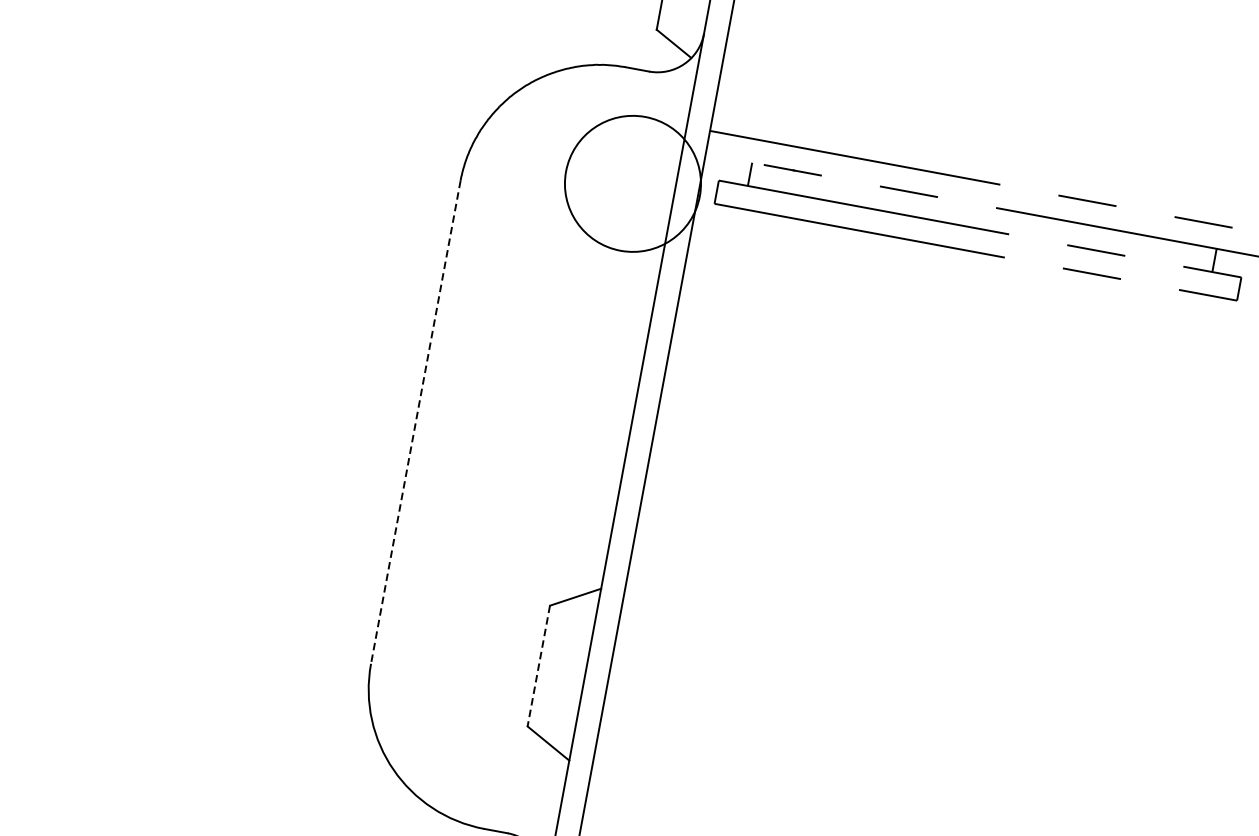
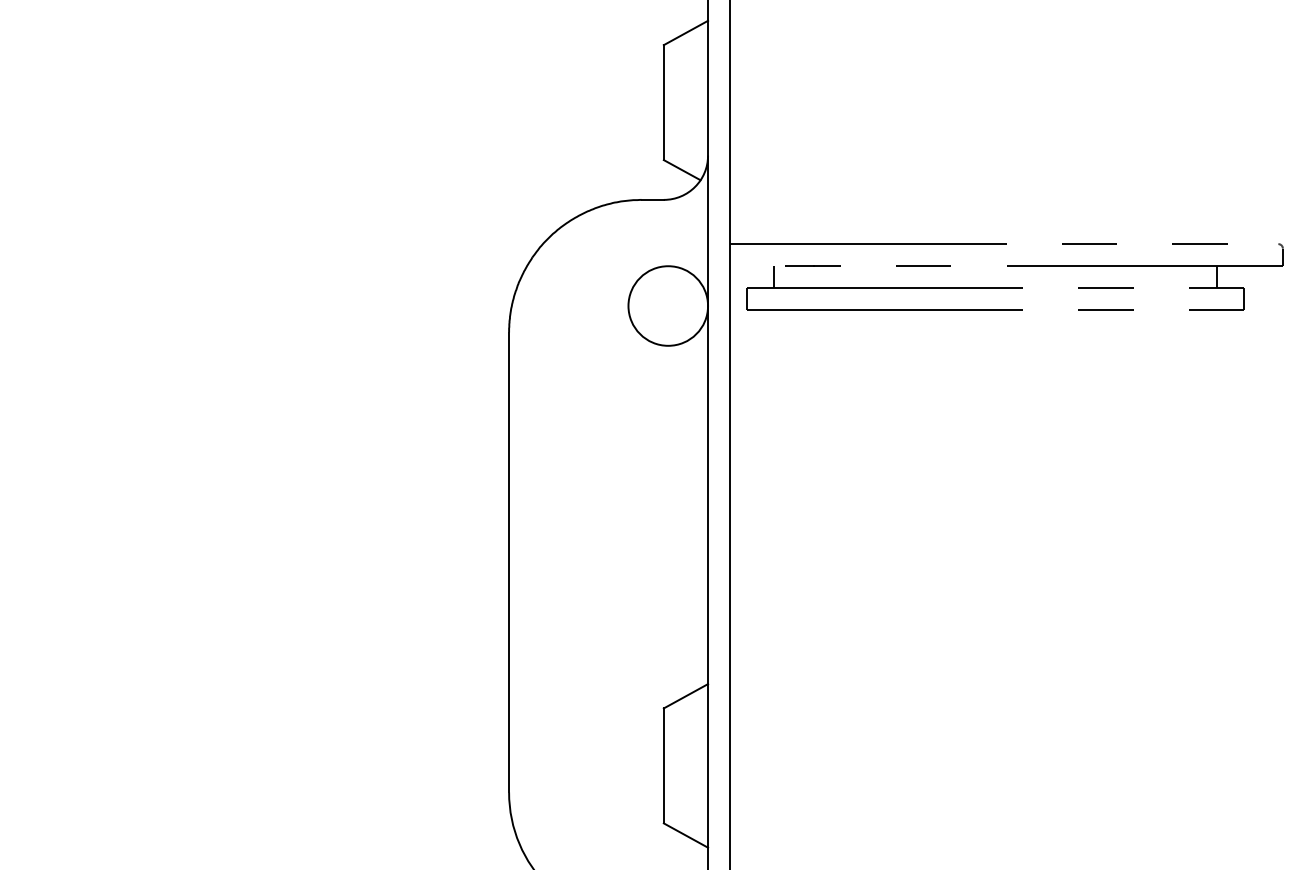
circle: (633, 183) -> (668, 305), size x0.62
line: (416, 422) -> (509, 562), dashed -> solid
line: (538, 666) -> (663, 766), dashed -> solid

